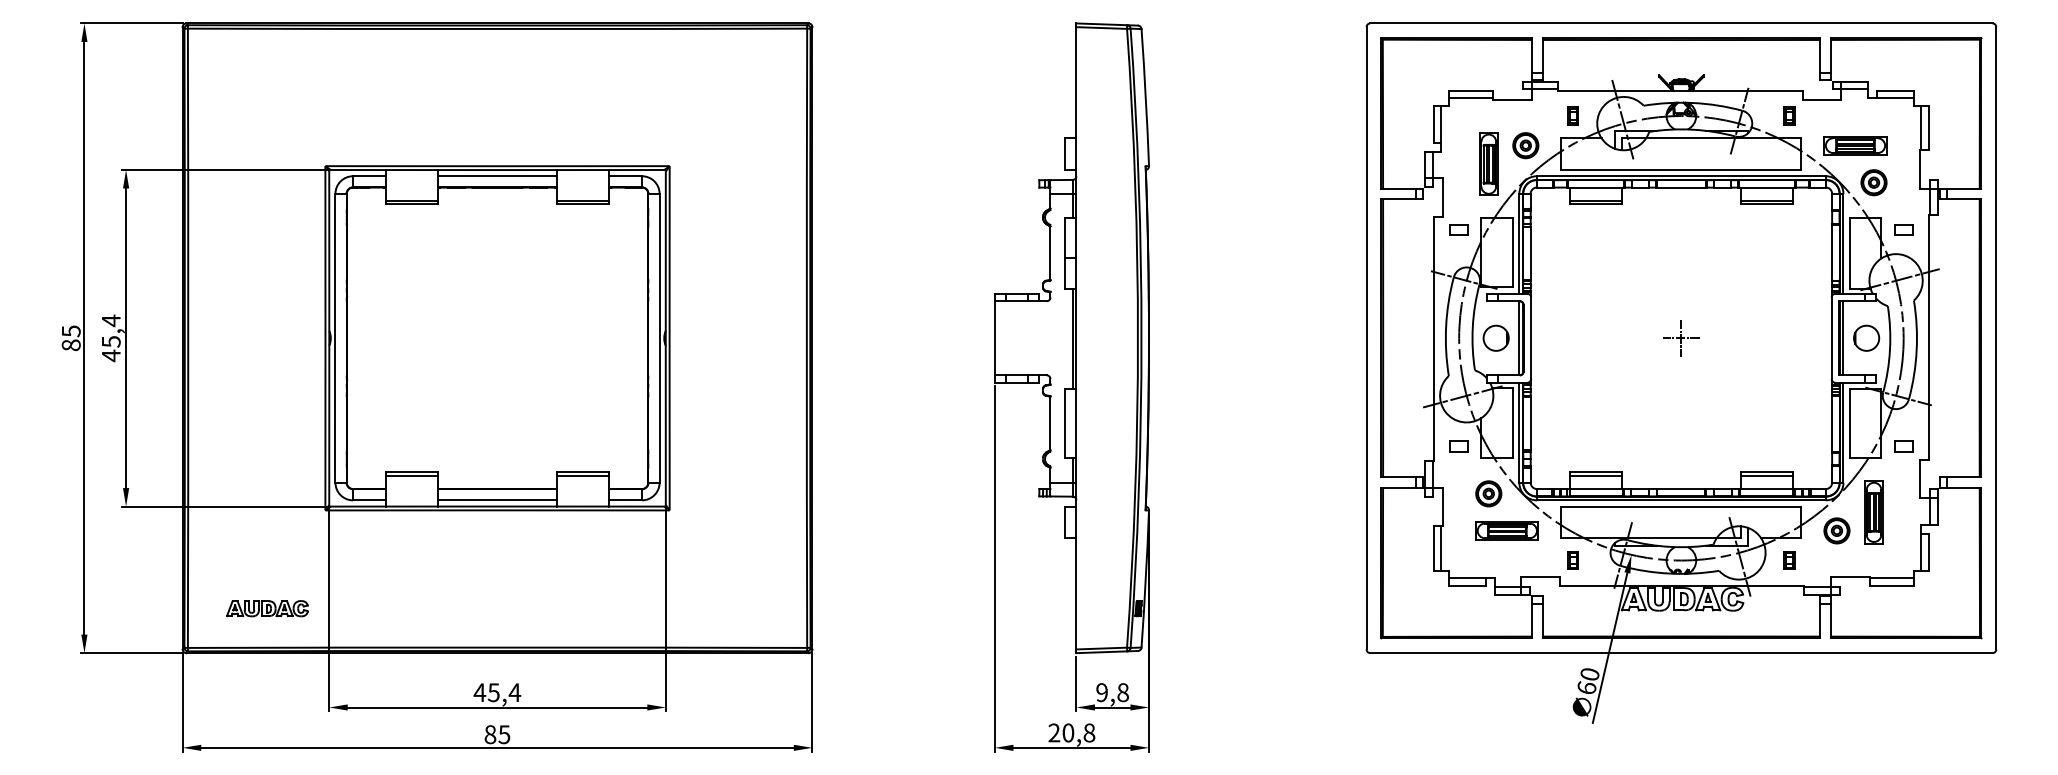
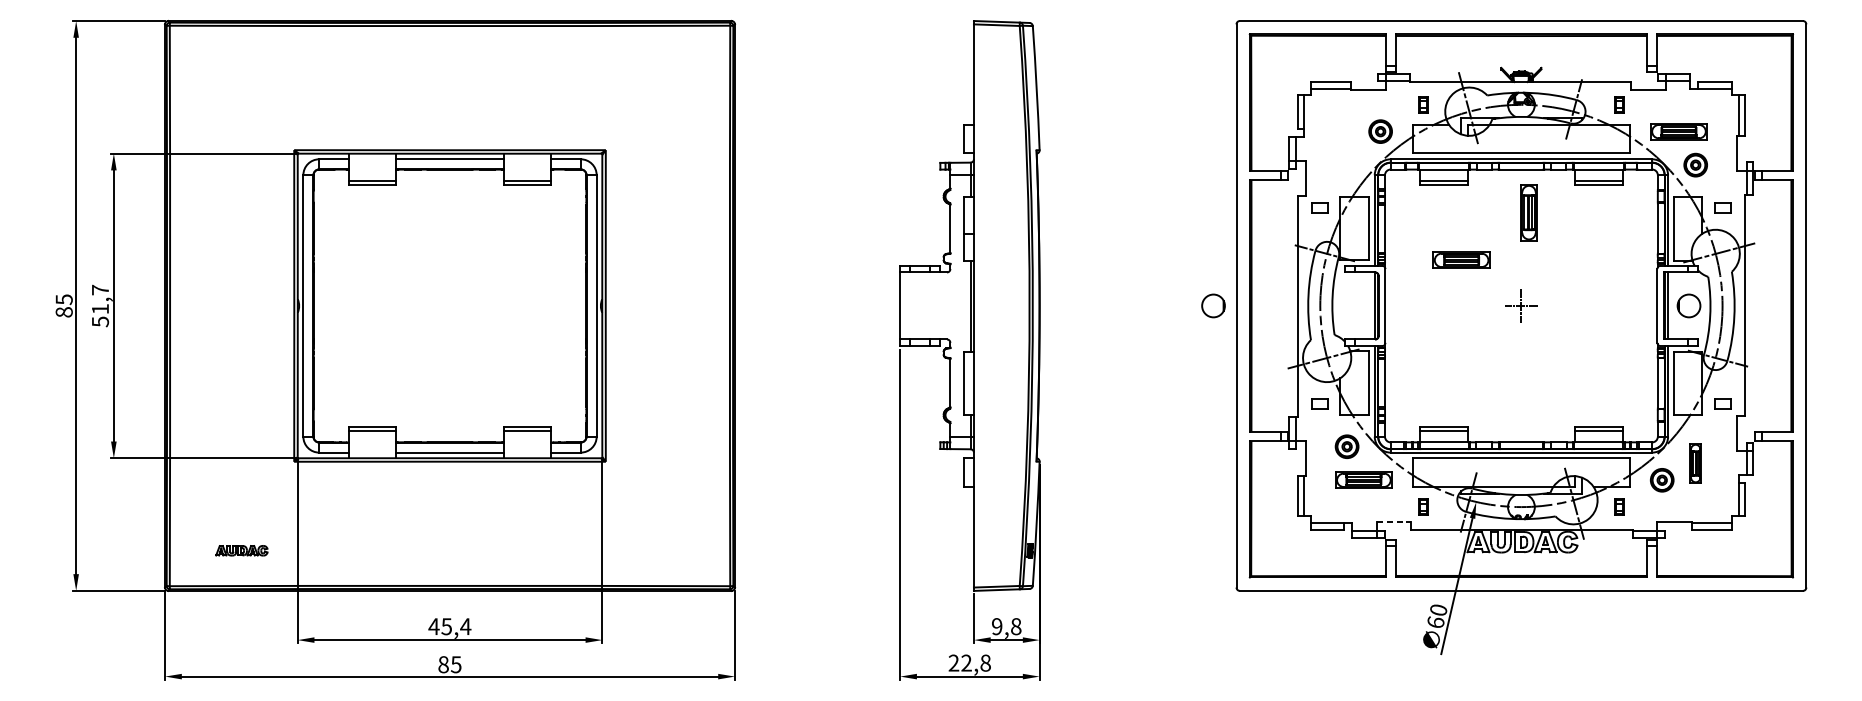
part: (1488, 163) -> (1528, 212), moved
part: (1614, 287) -> (1460, 260), added
circle: (1495, 337) -> (1212, 305), moved
text: (111, 338) -> (100, 306), 45,4 -> 51,7
part: (1873, 512) -> (1695, 463), size x0.7
line: (1541, 576) -> (1394, 521), solid -> dashed
part: (267, 608) -> (241, 550), size x0.7
text: (1068, 732) -> (966, 662), 20,8 -> 22,8

